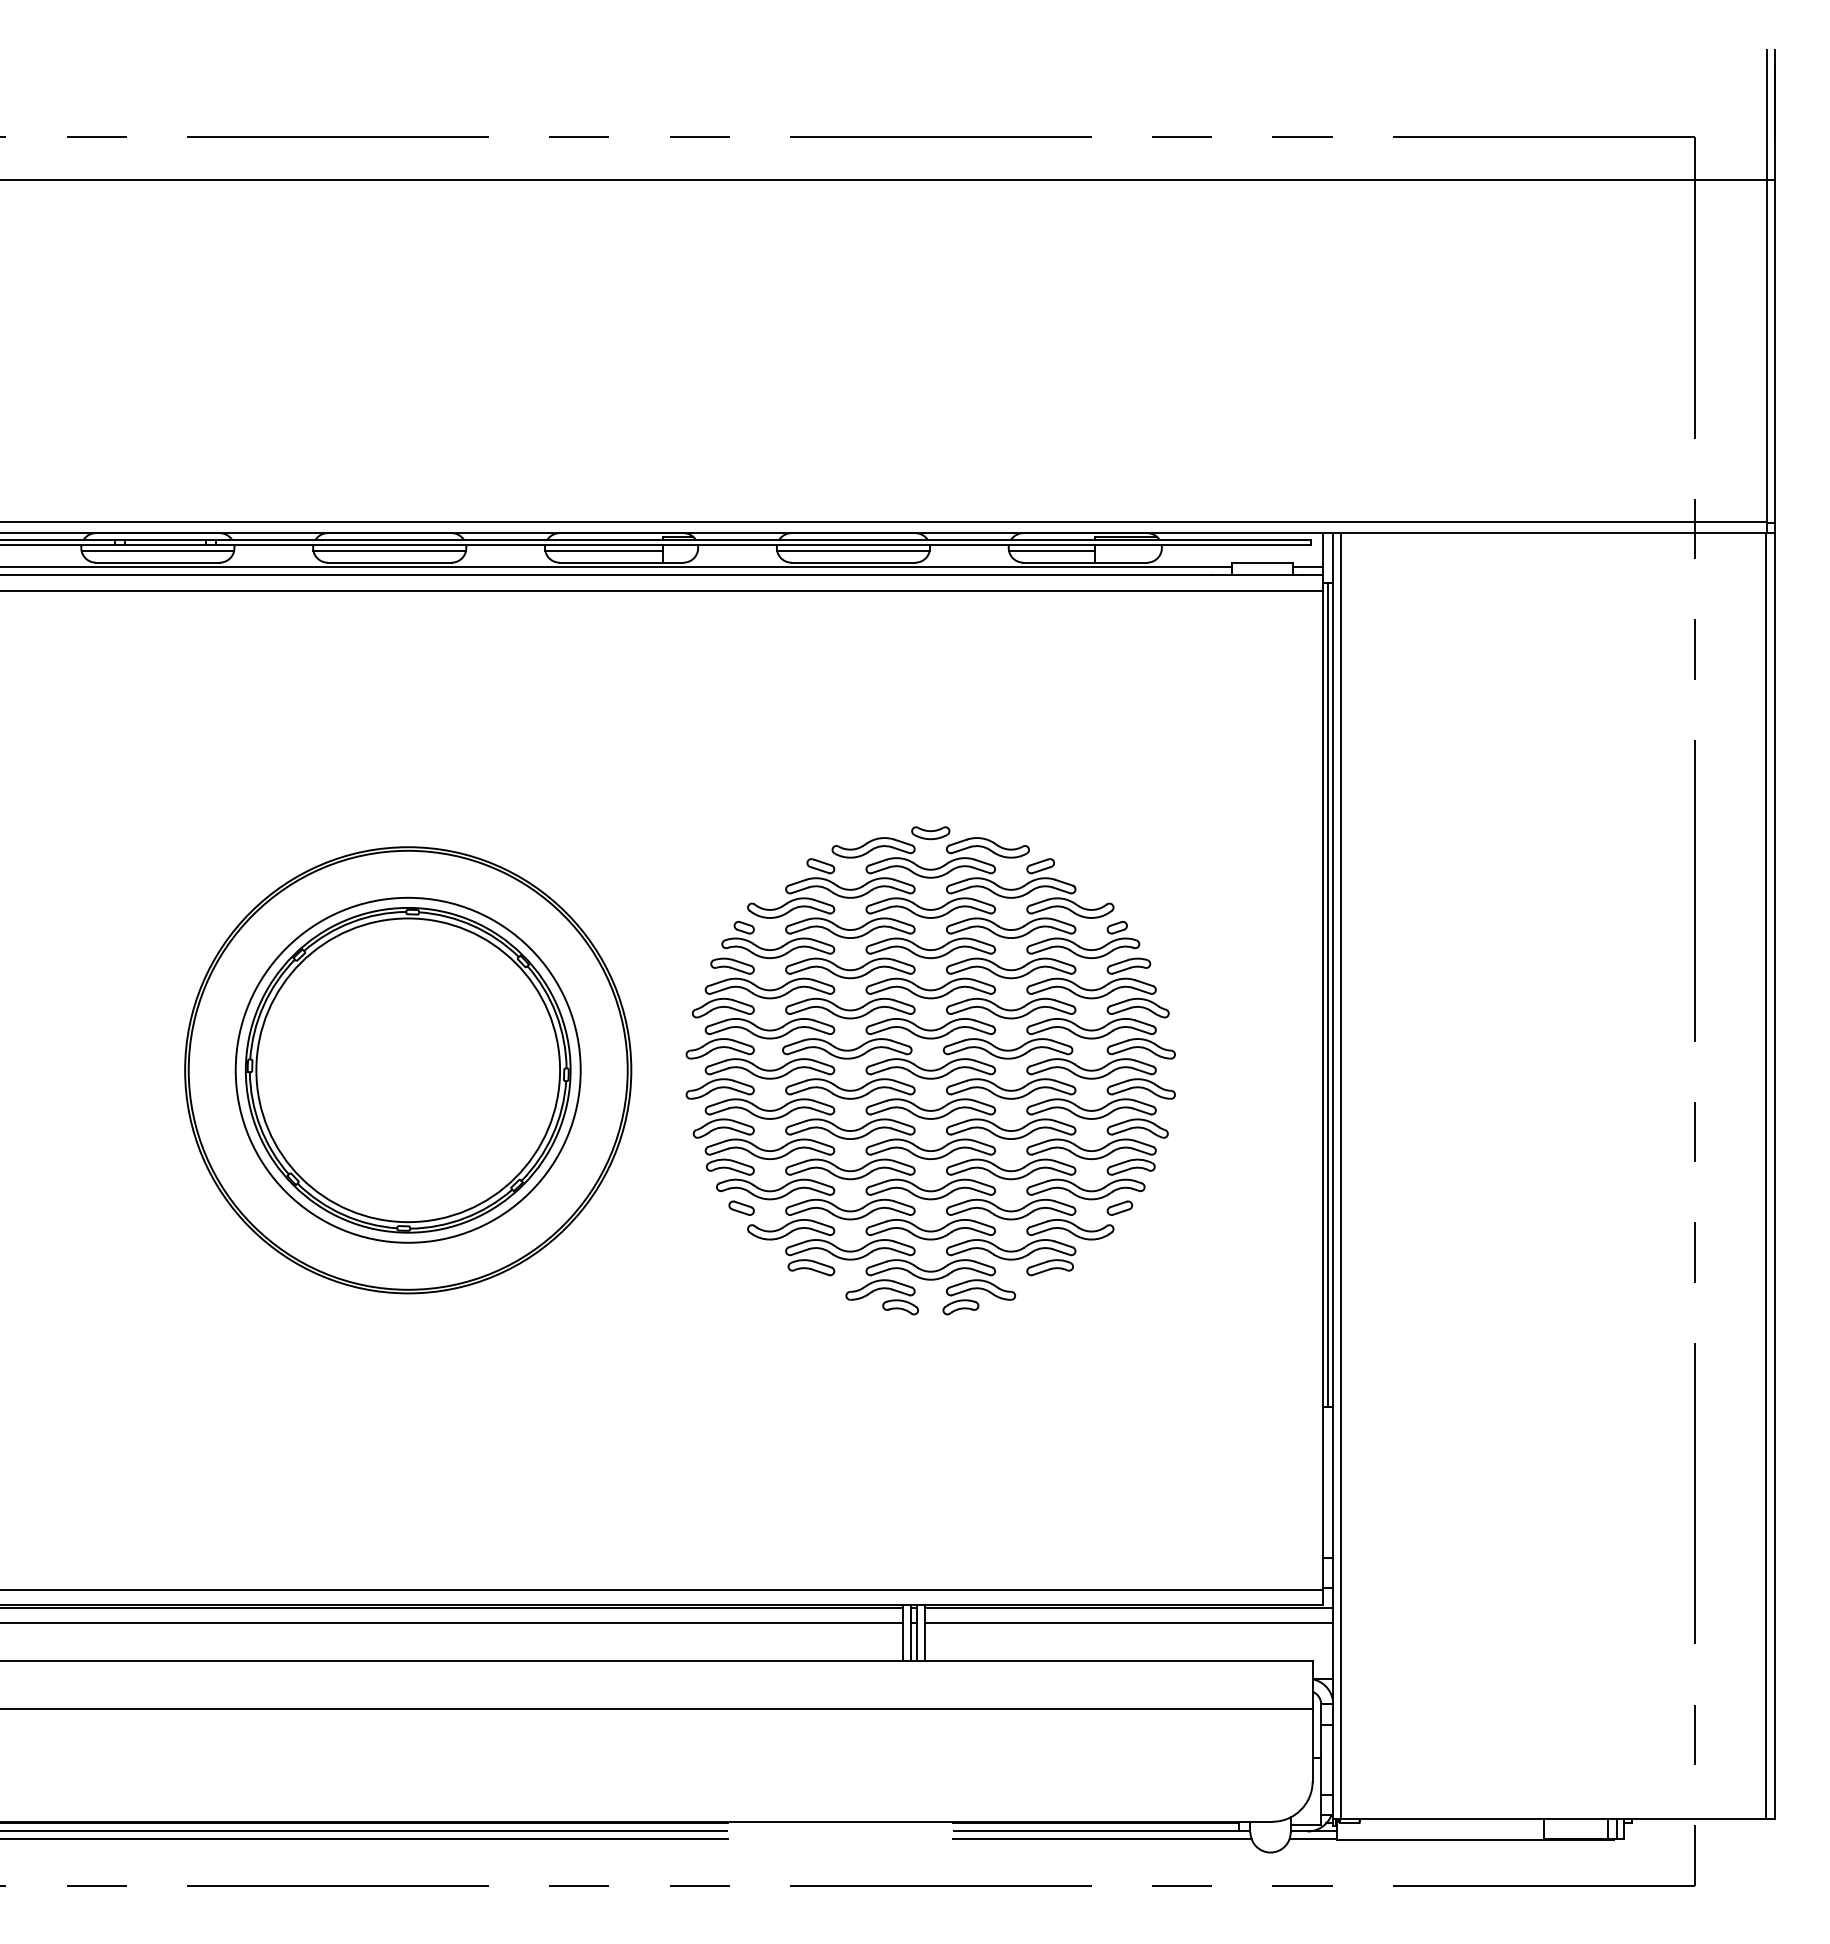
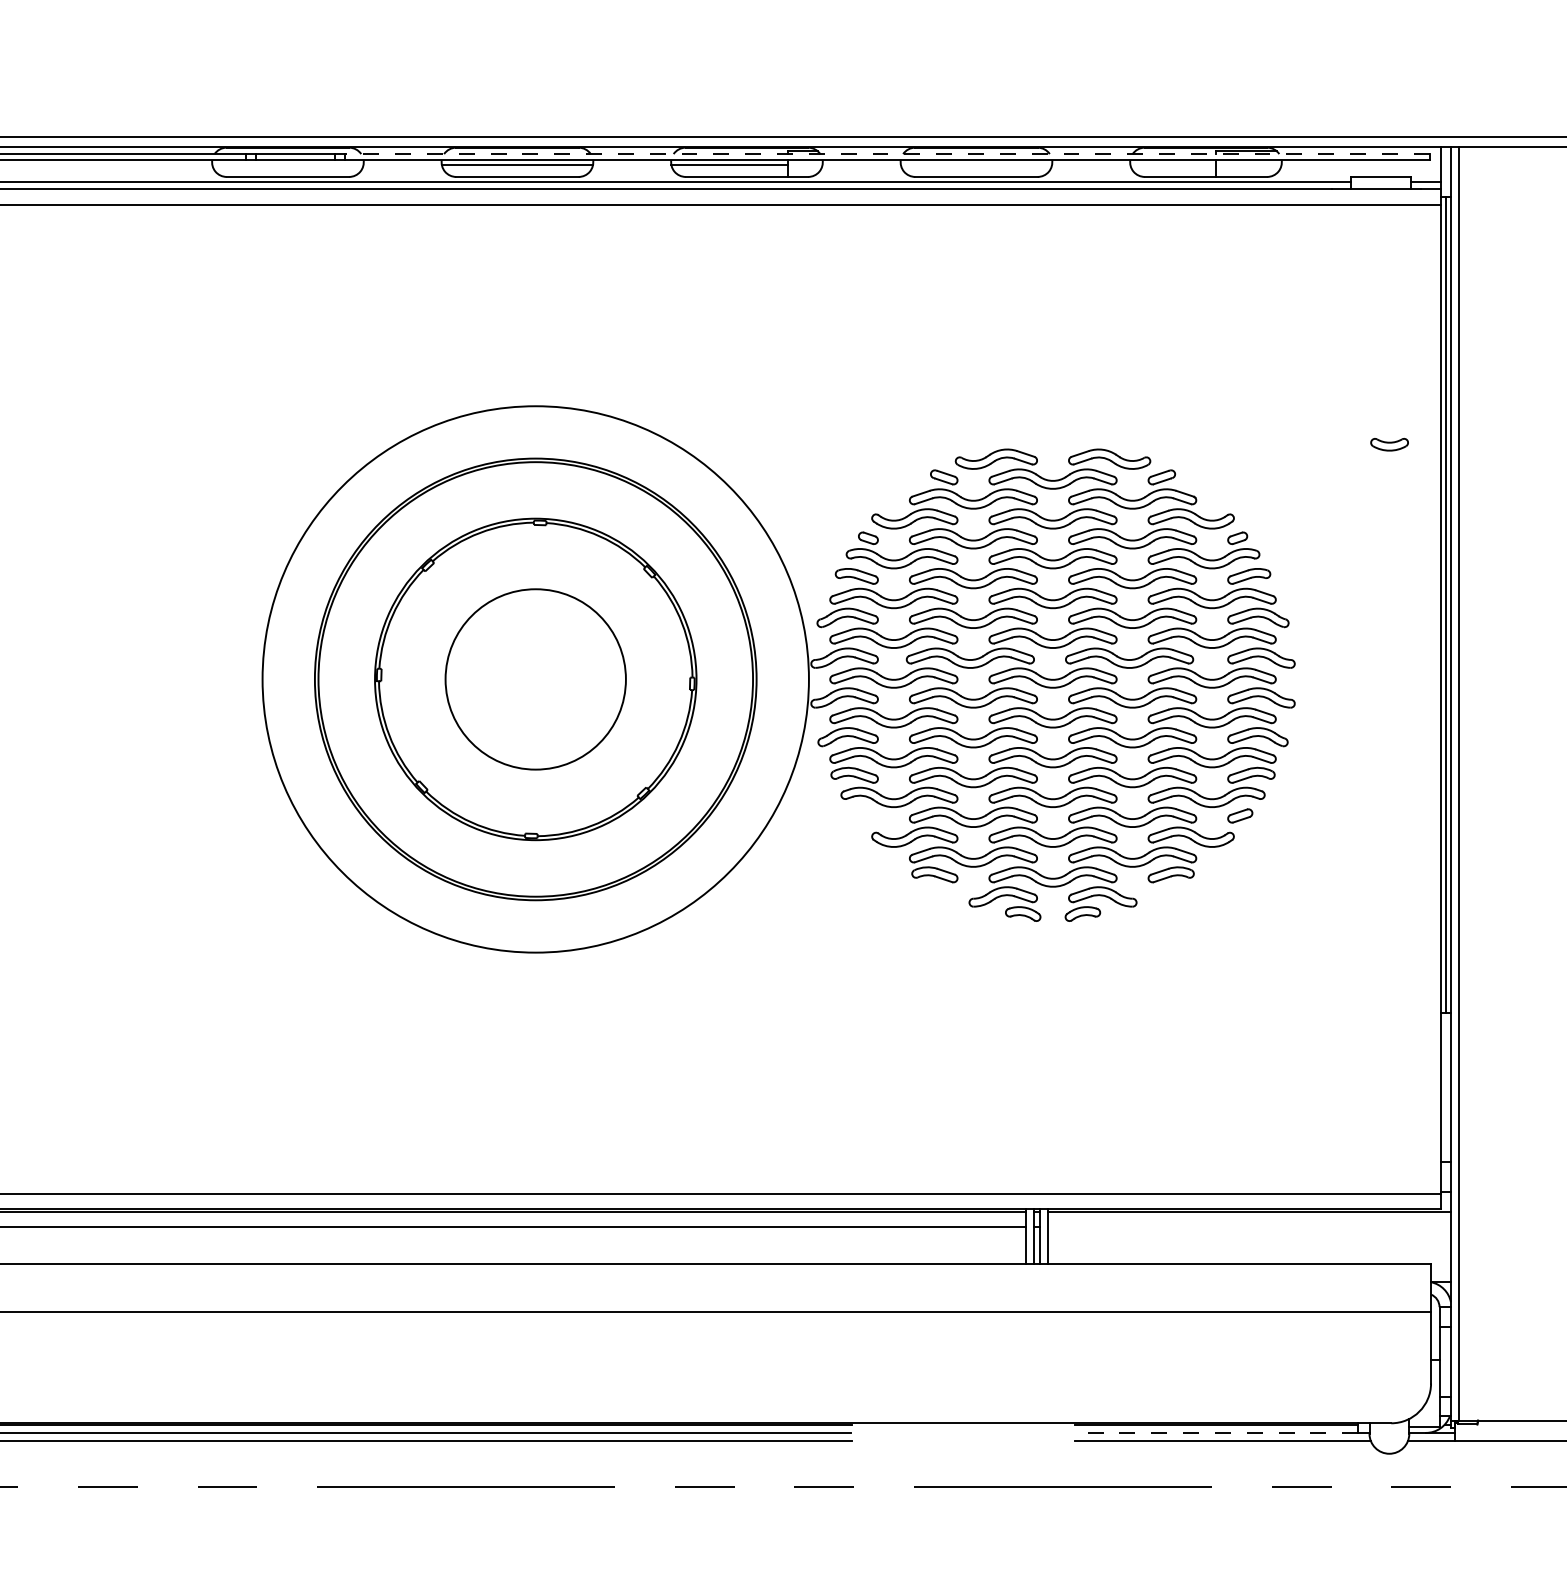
line: (763, 539) -> (887, 153), solid -> dashed
line: (157, 550) -> (287, 164), removed
line: (853, 550) -> (976, 164), removed
line: (1051, 550) -> (1172, 164), removed
part: (930, 833) -> (1389, 445), moved
circle: (407, 1069) -> (535, 678), size x1.6
circle: (408, 1070) -> (536, 679), size x0.6
part: (741, 1207) -> (865, 815), removed
line: (1128, 1623) -> (1248, 1227), removed
line: (1096, 1831) -> (1217, 1432), solid -> dashed

